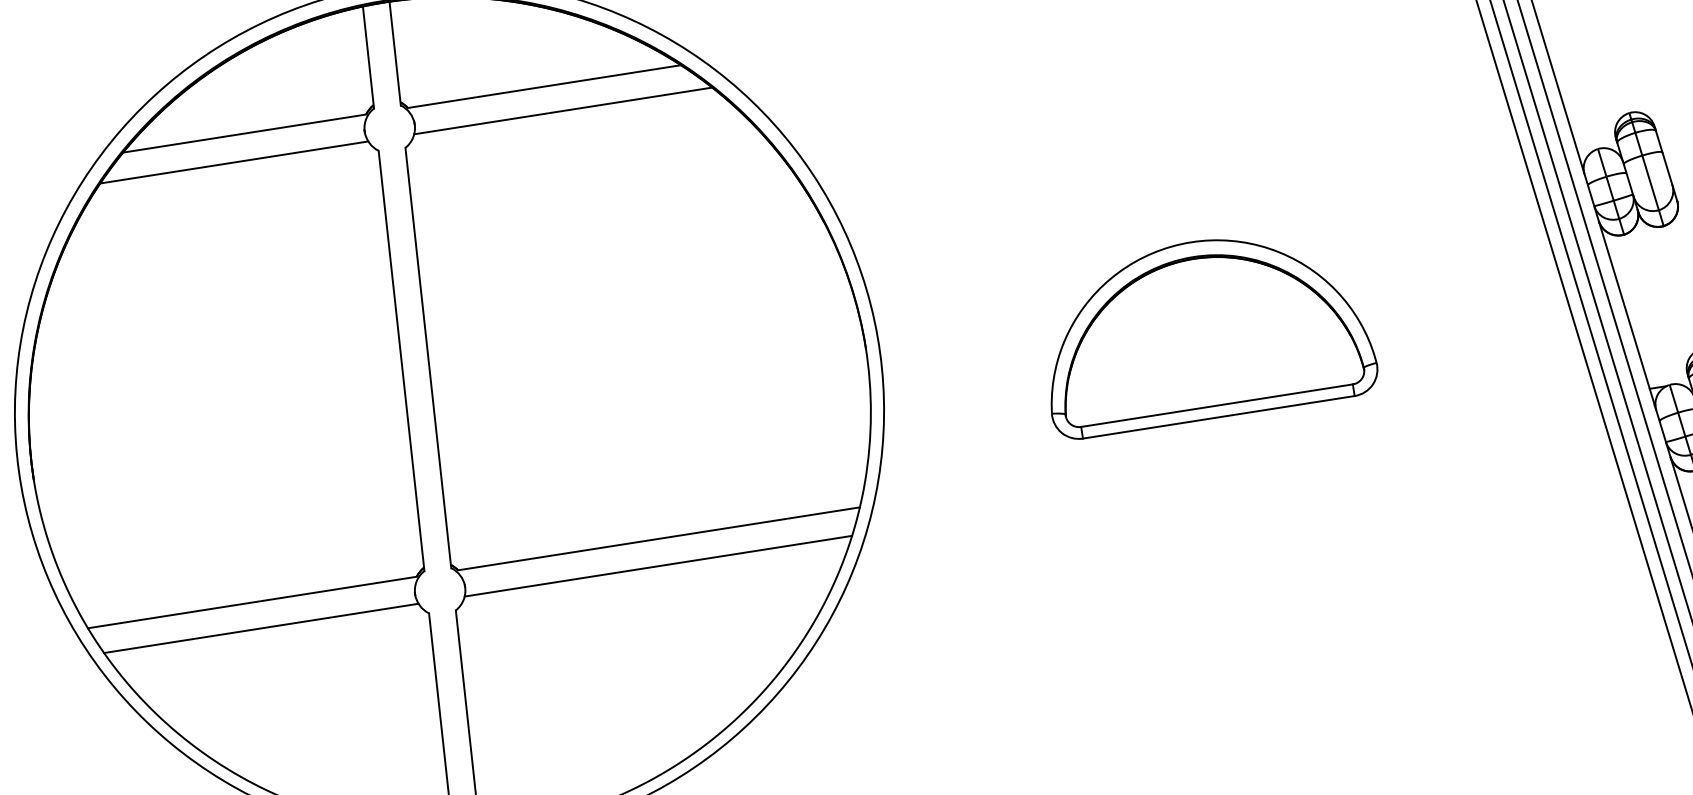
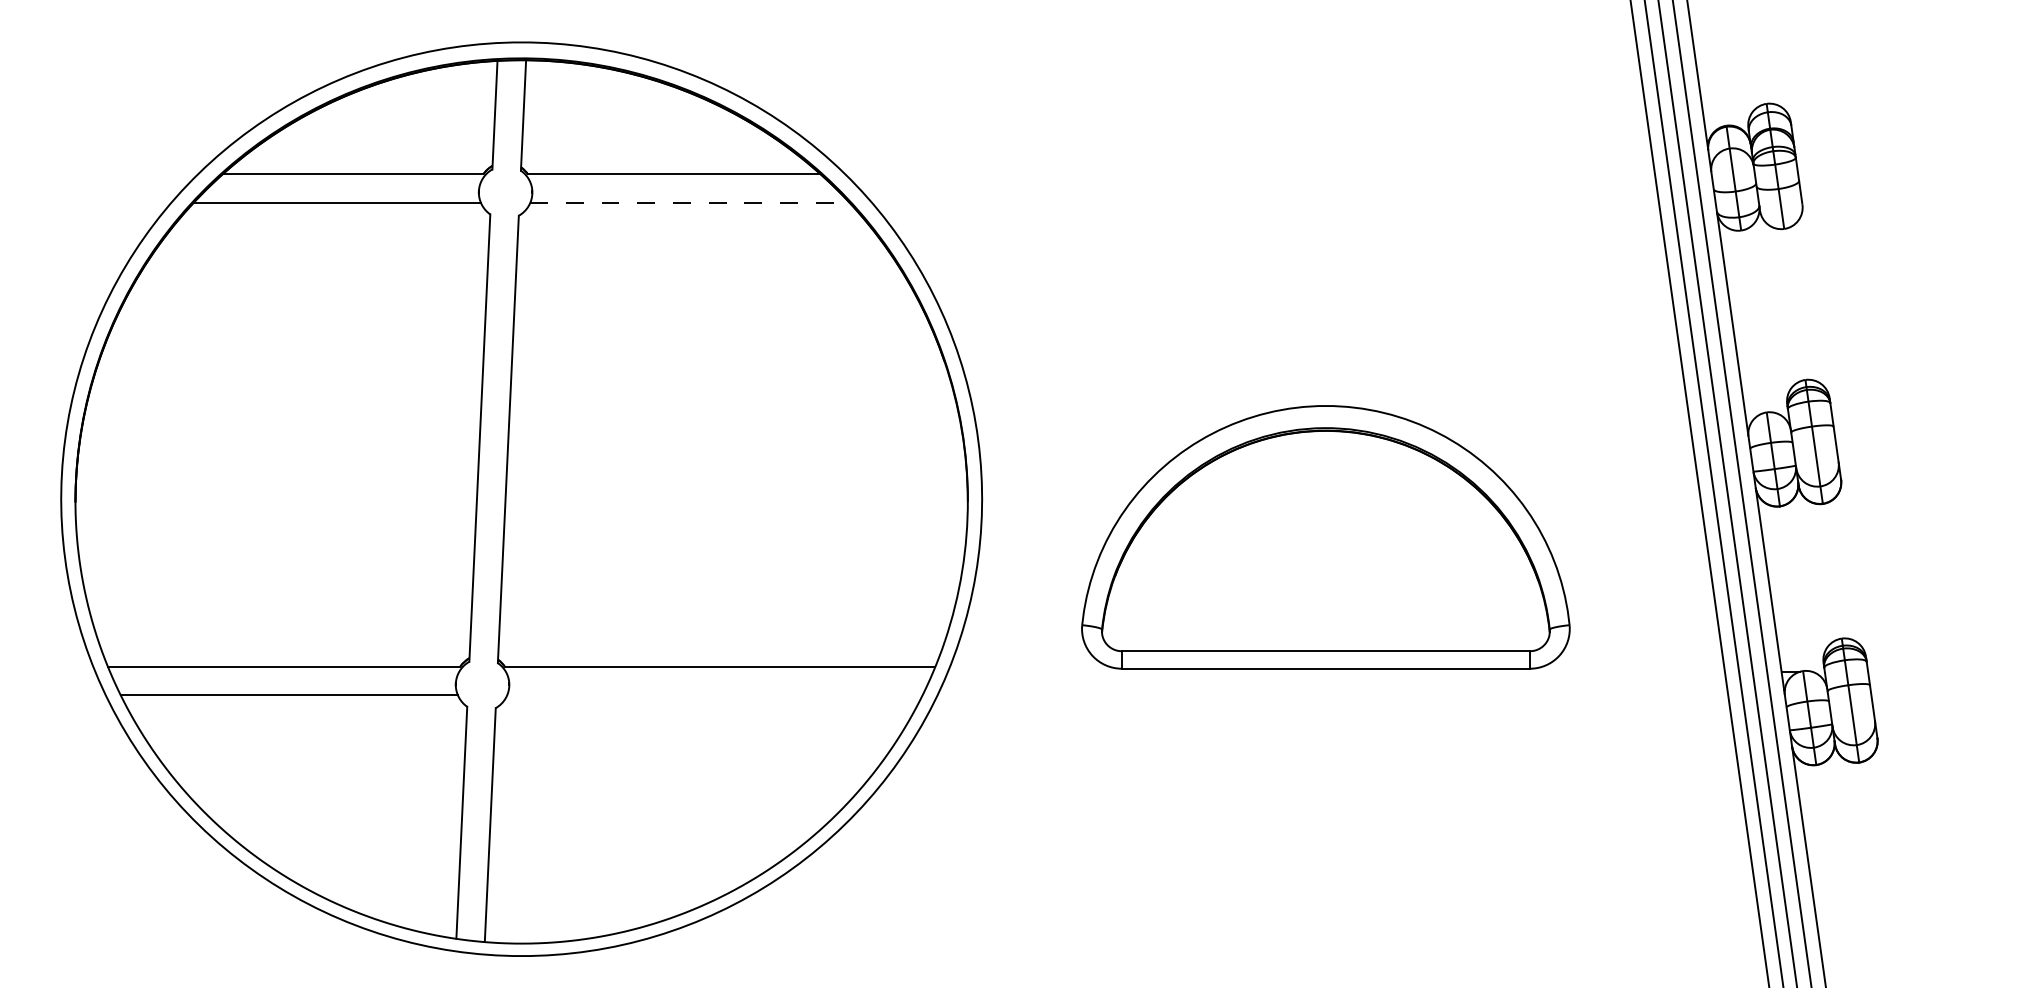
line: (563, 111) -> (690, 203), solid -> dashed
part: (1204, 329) -> (1325, 536), size x1.4
line: (657, 566) -> (714, 695), removed

